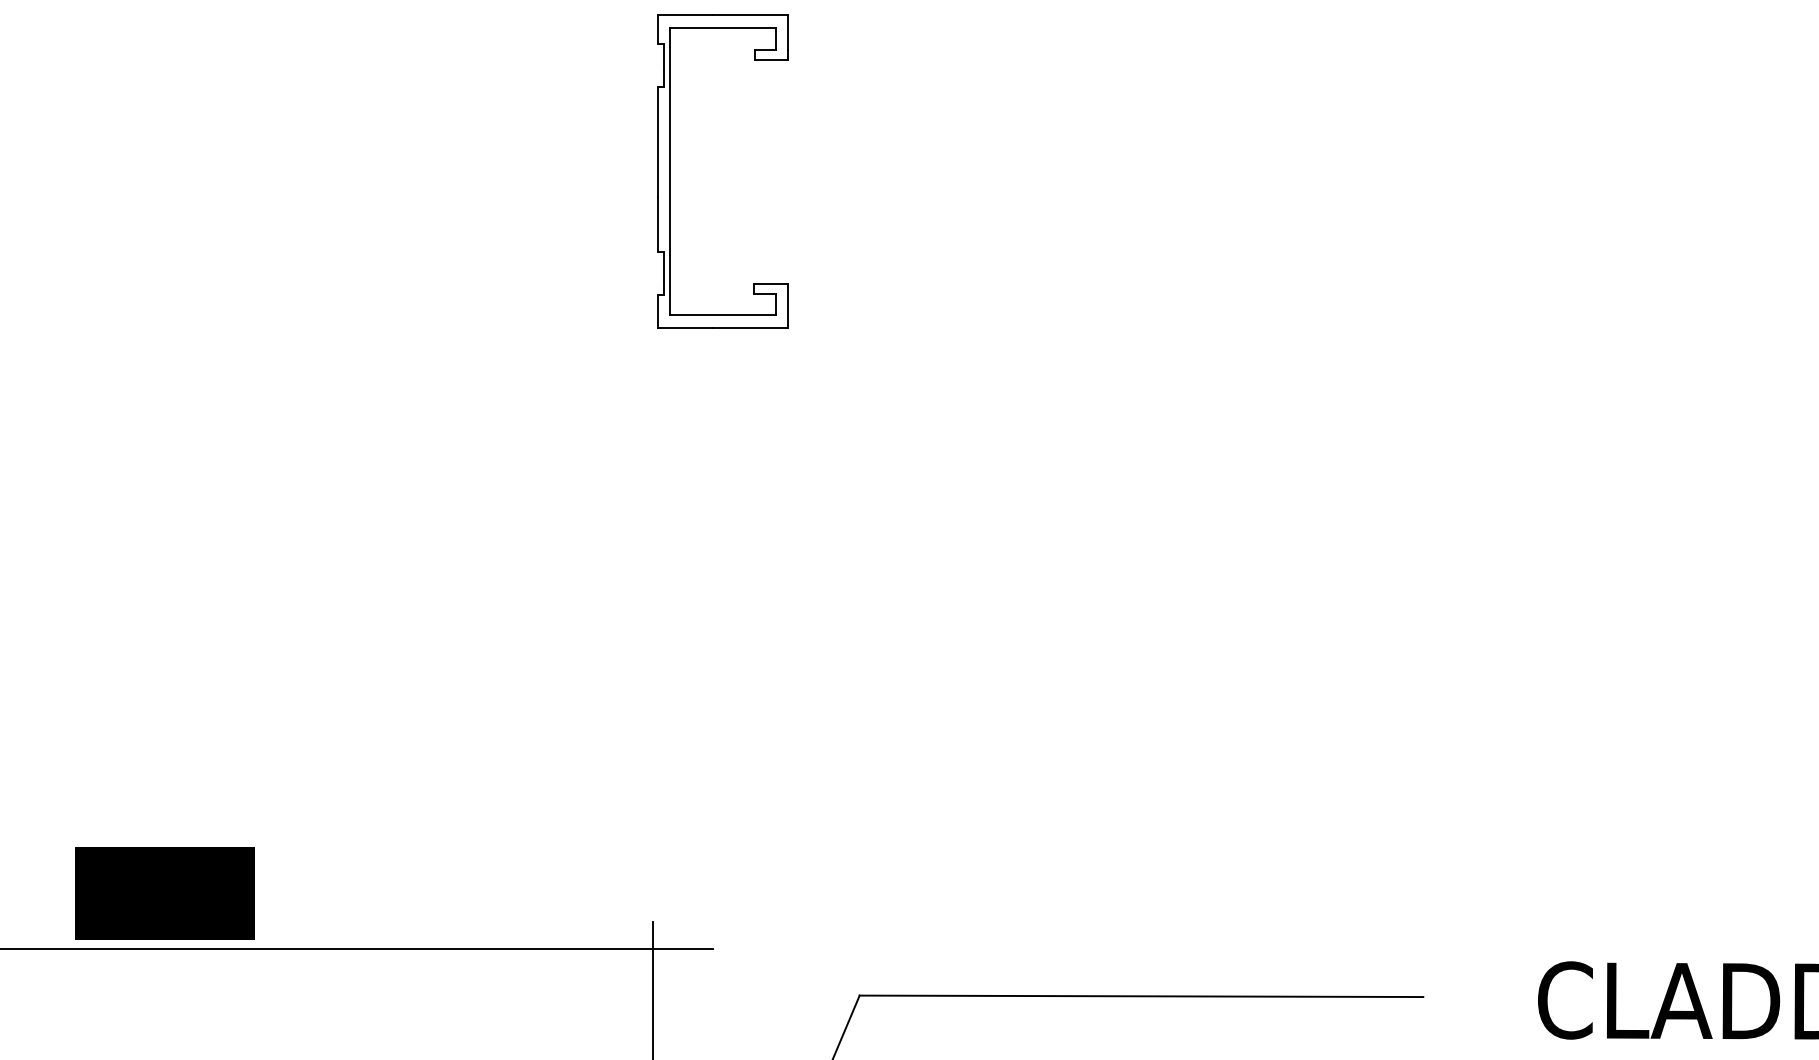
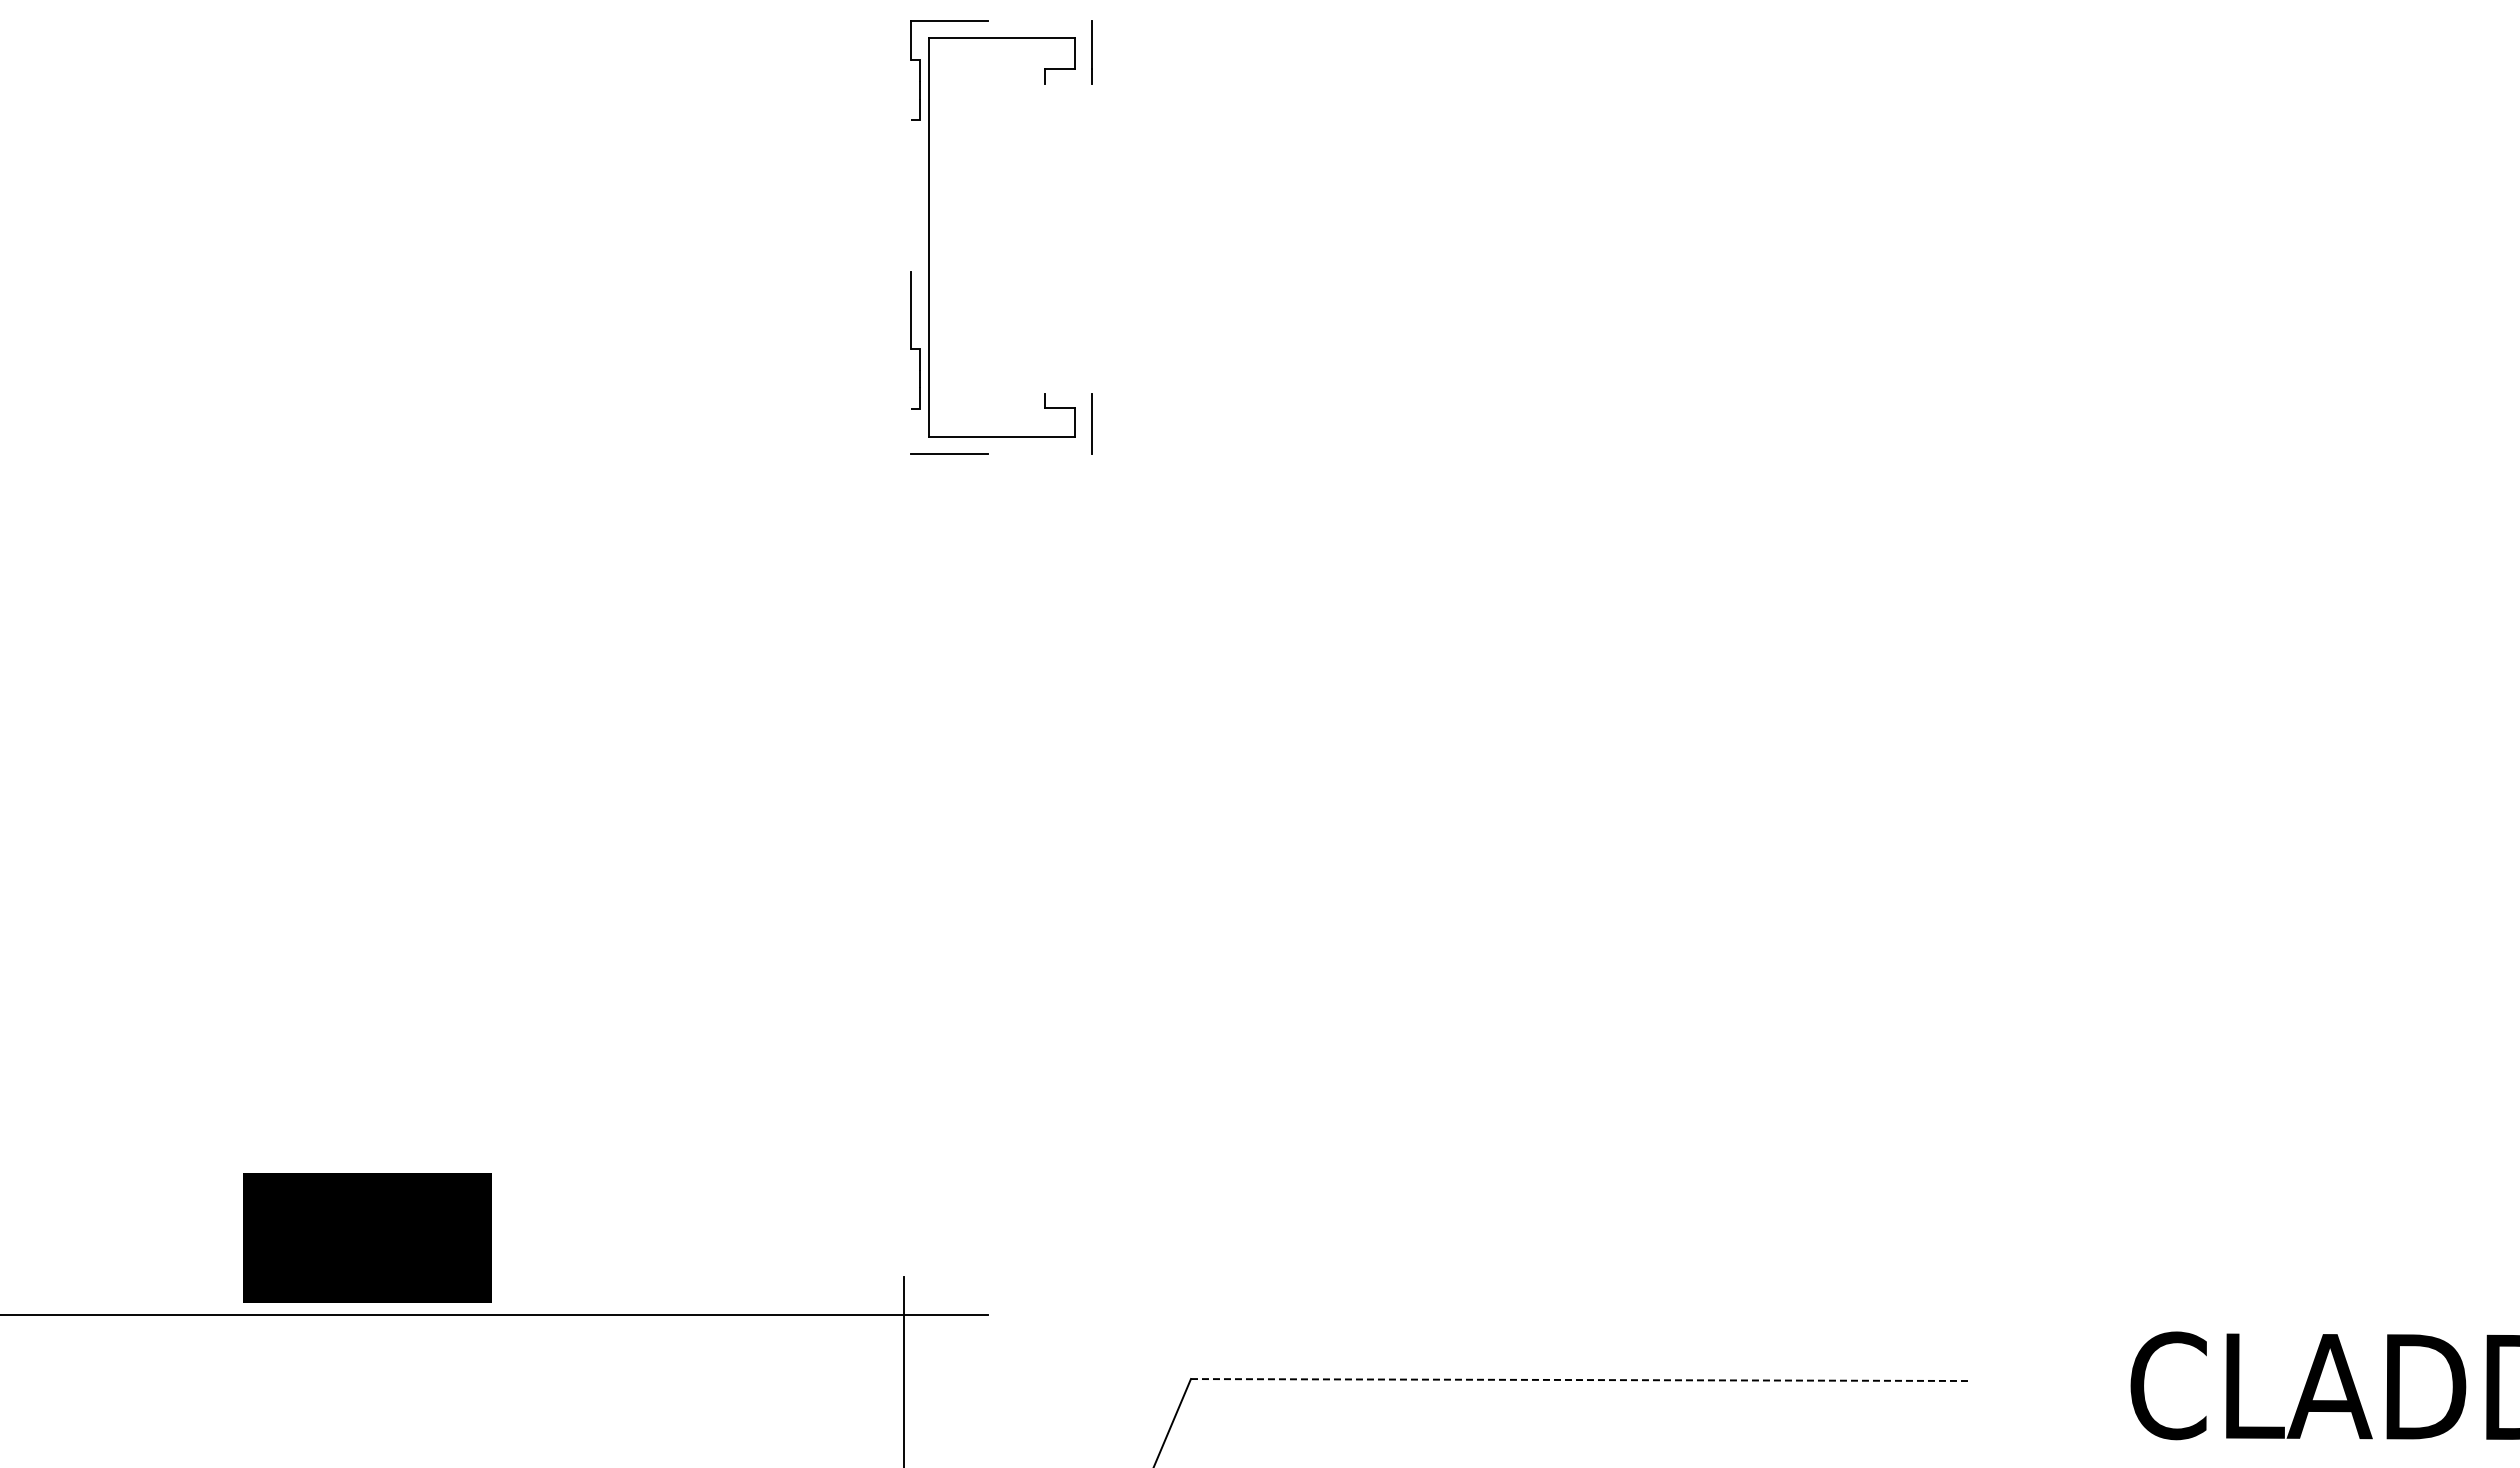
line: (750, 15) -> (1039, 21), removed
line: (771, 60) -> (1068, 83), removed
line: (657, 141) -> (911, 195), removed
line: (771, 284) -> (1068, 393), removed
line: (657, 310) -> (911, 430), removed
line: (750, 327) -> (1039, 453), removed
text: (164, 893) -> (367, 1237), moved
line: (1141, 996) -> (1581, 1380), solid -> dashed

